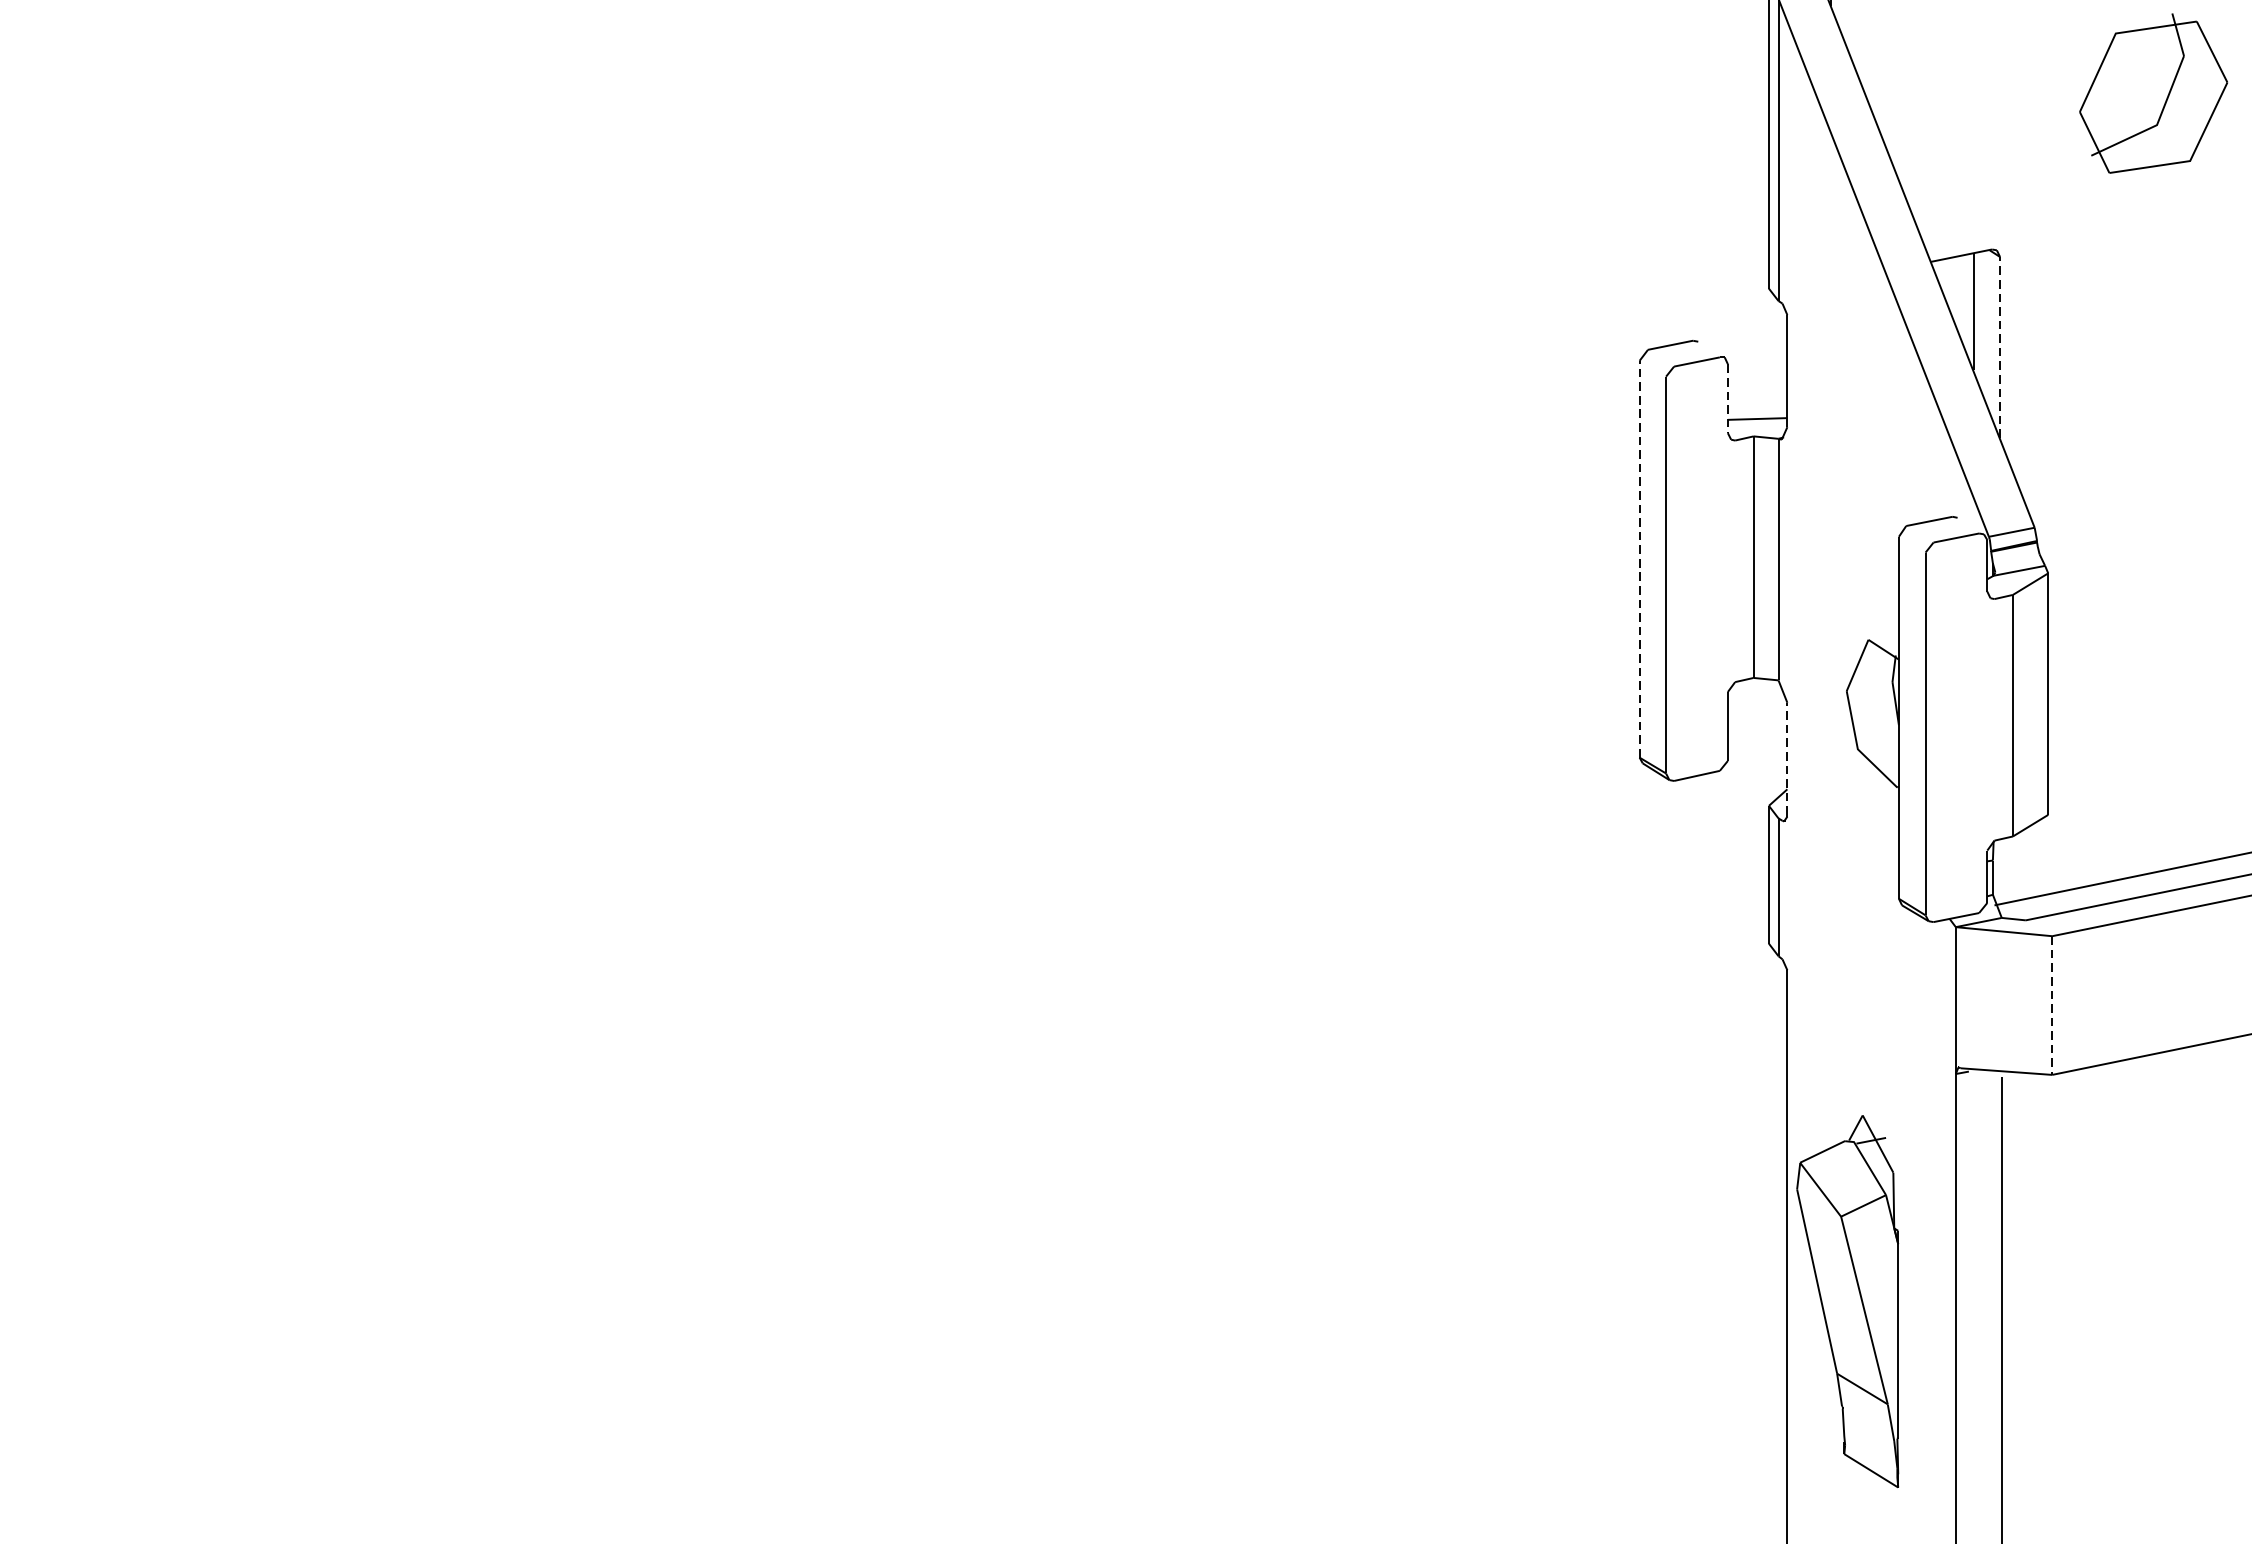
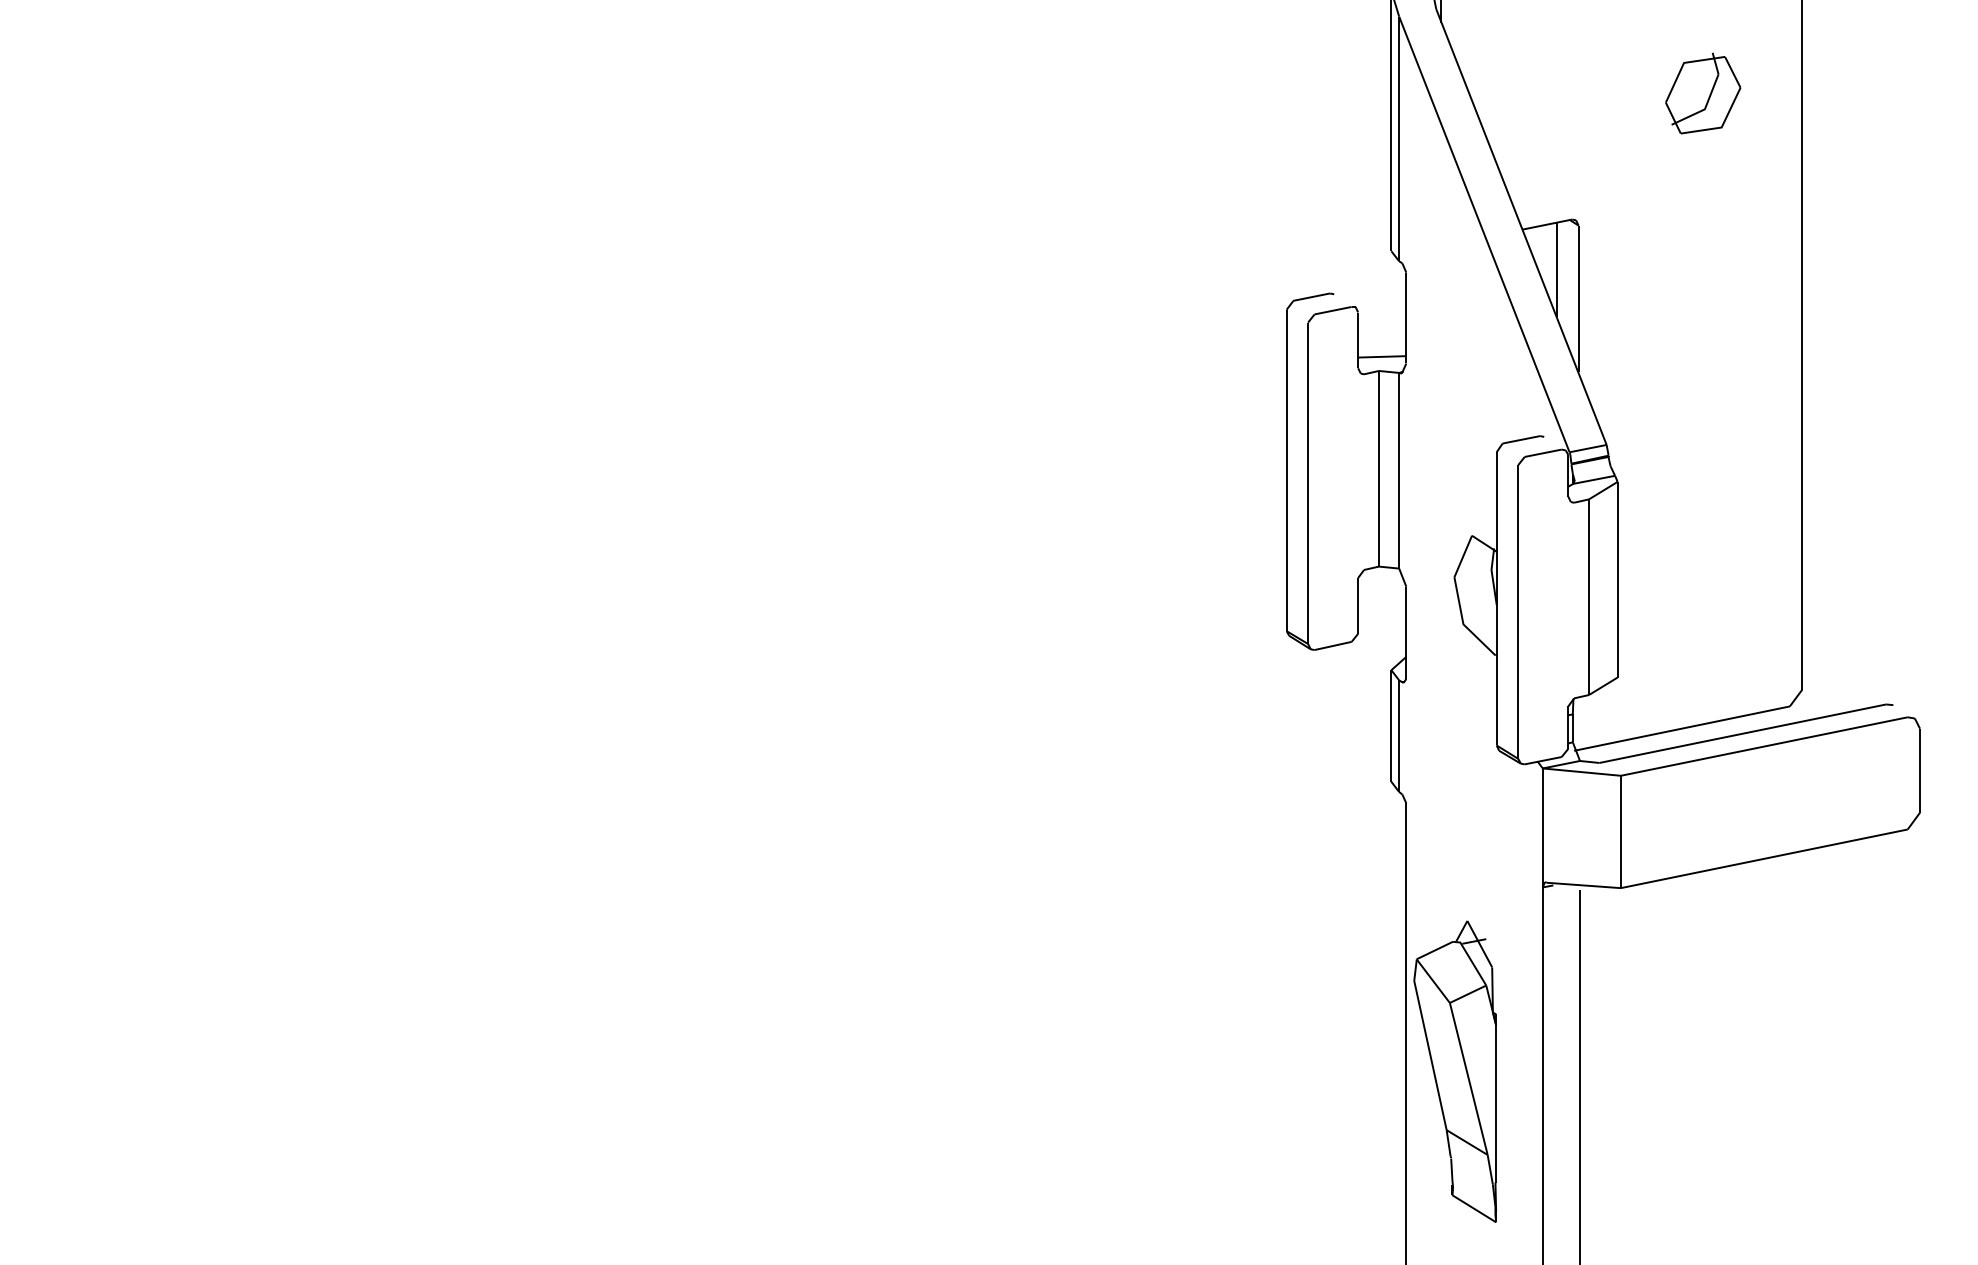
part: (2154, 93) -> (1703, 93), size x0.62
line: (1999, 346) -> (1578, 298), dashed -> solid
line: (1728, 398) -> (1358, 340), dashed -> solid
line: (1639, 559) -> (1286, 470), dashed -> solid
line: (1787, 758) -> (1406, 631), dashed -> solid
line: (2051, 1006) -> (1620, 832), dashed -> solid

